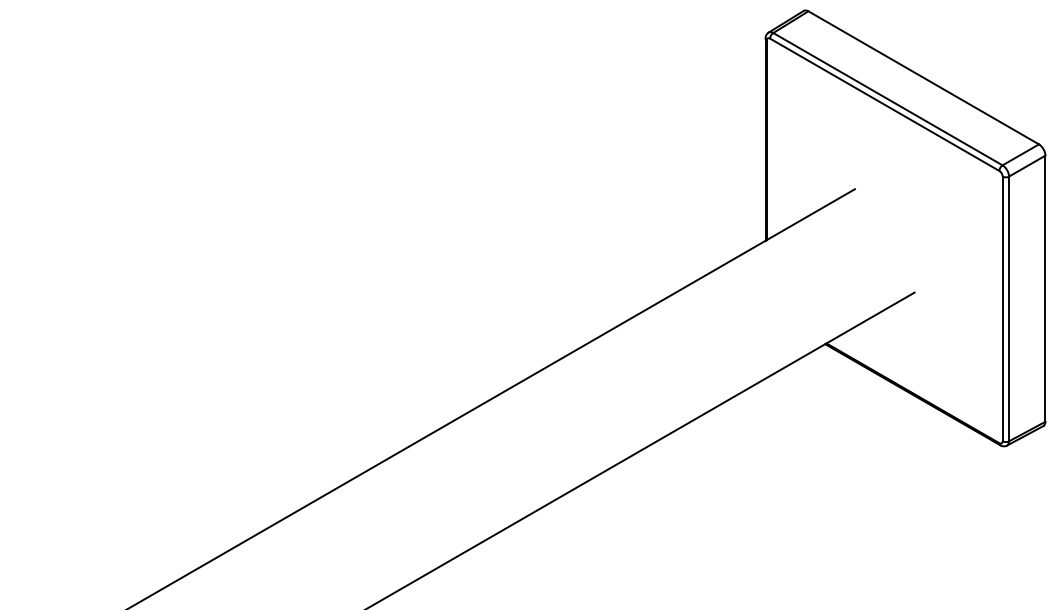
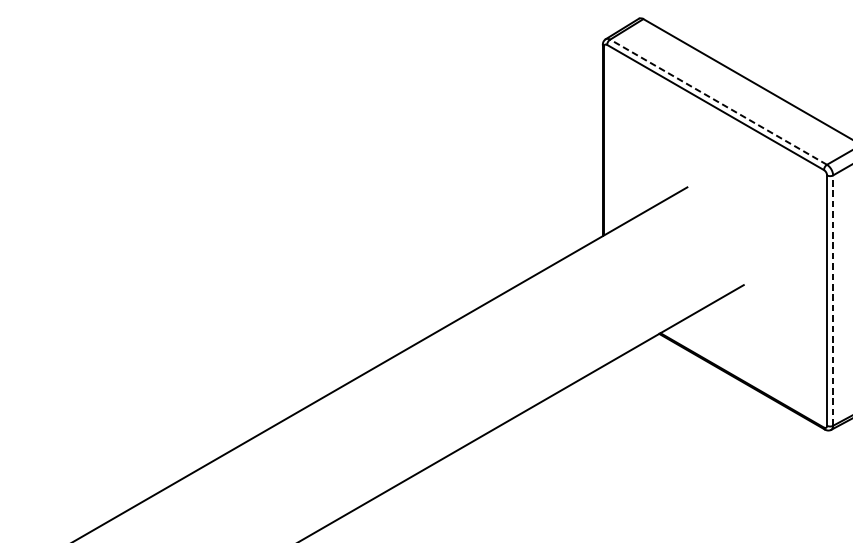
line: (887, 98) -> (718, 101), solid -> dashed
line: (1009, 308) -> (833, 300), solid -> dashed

